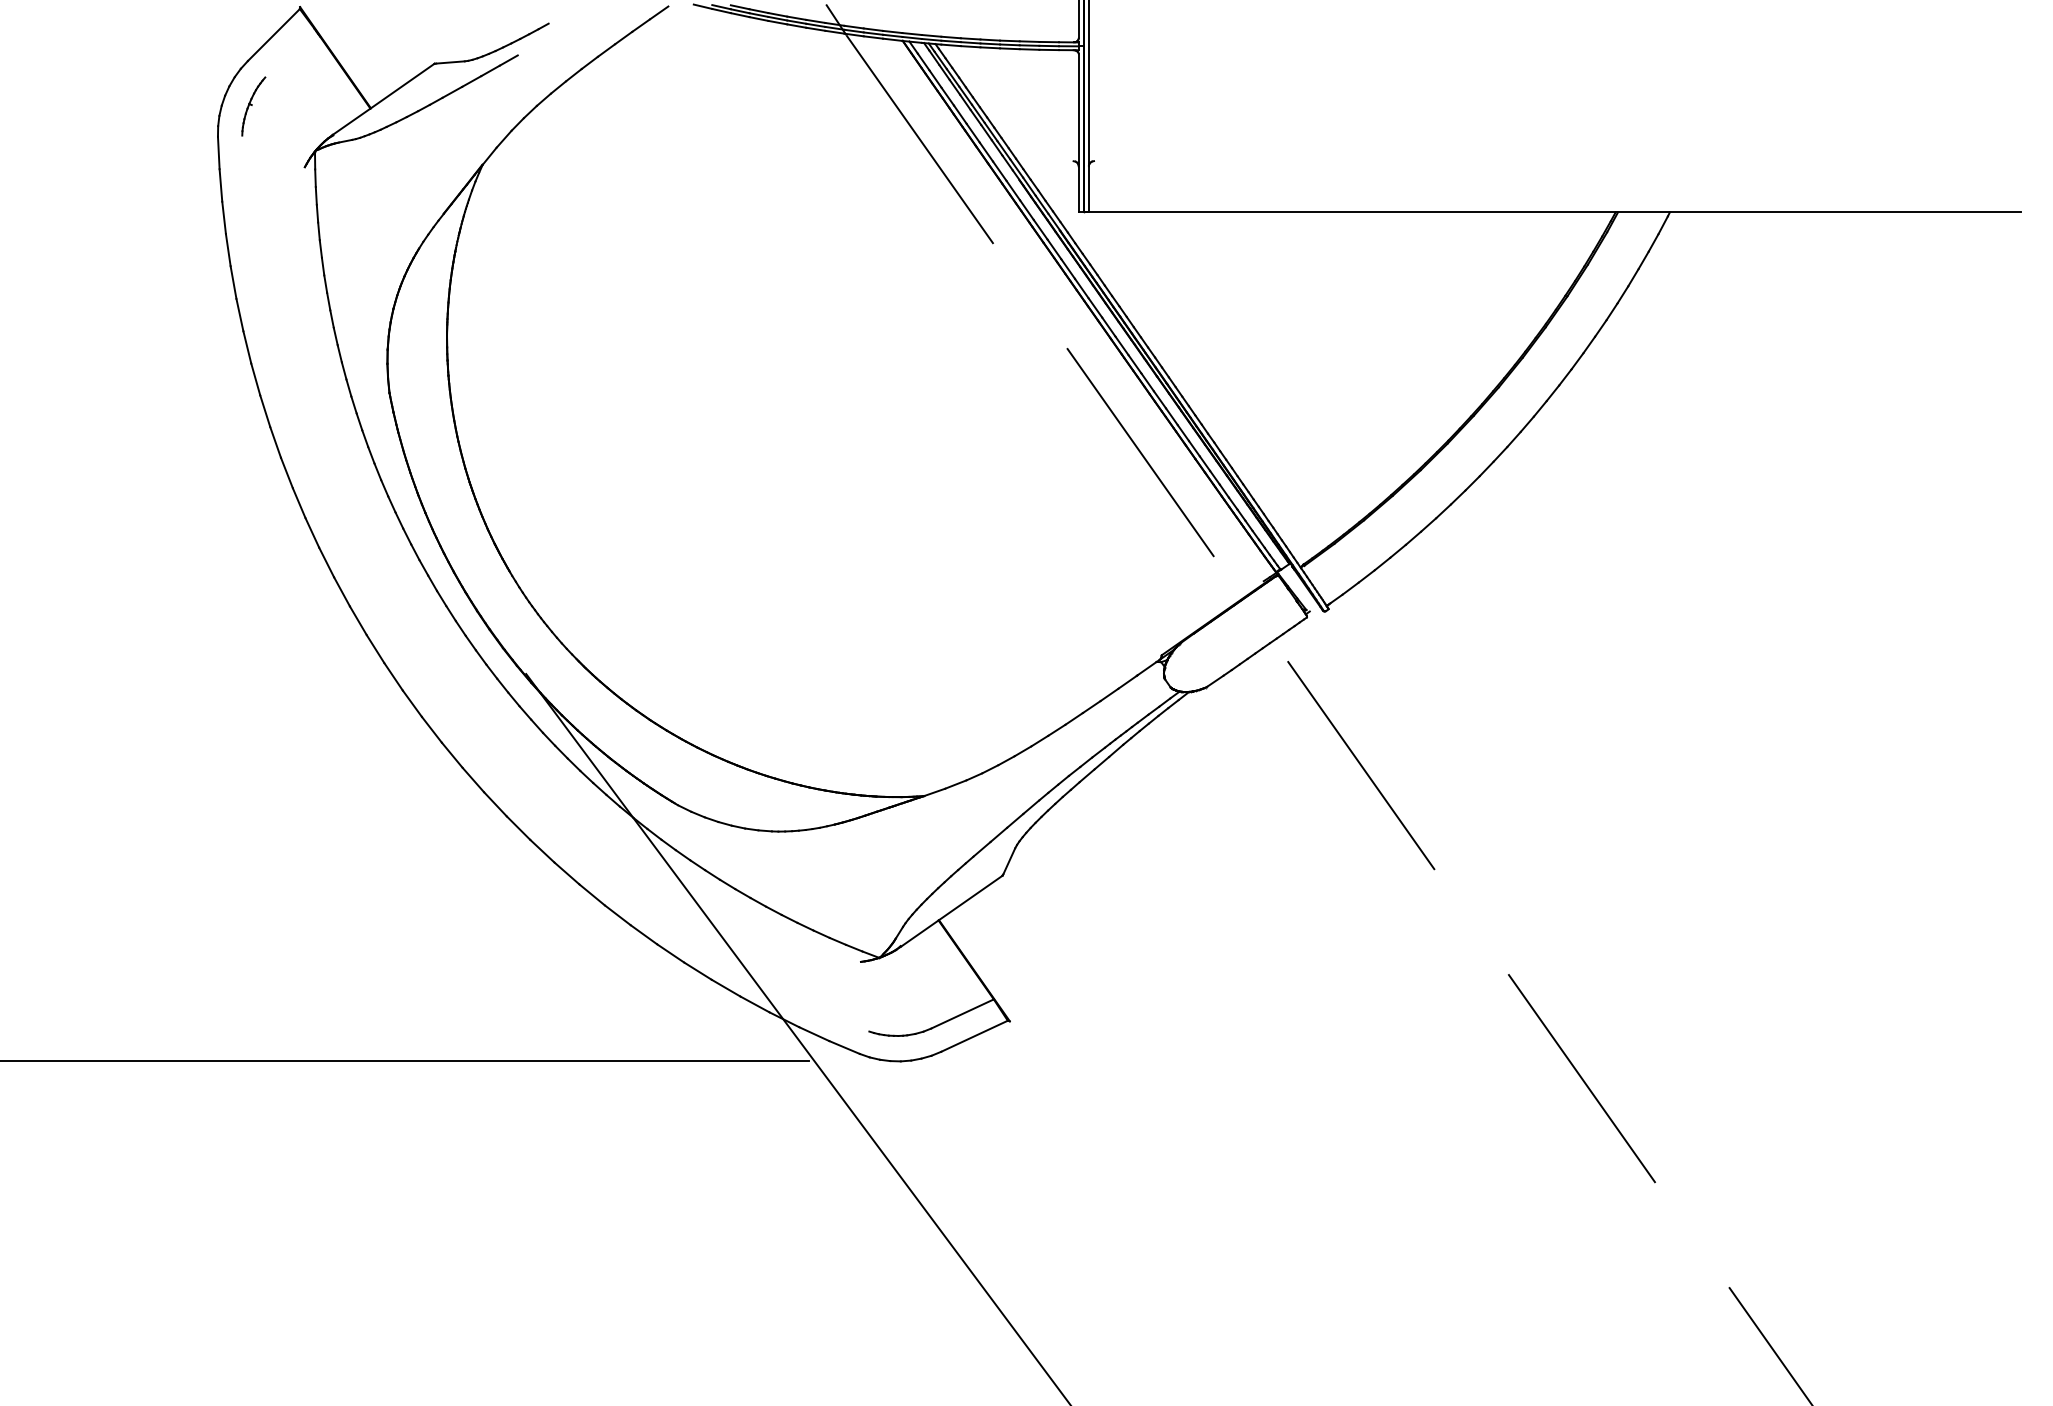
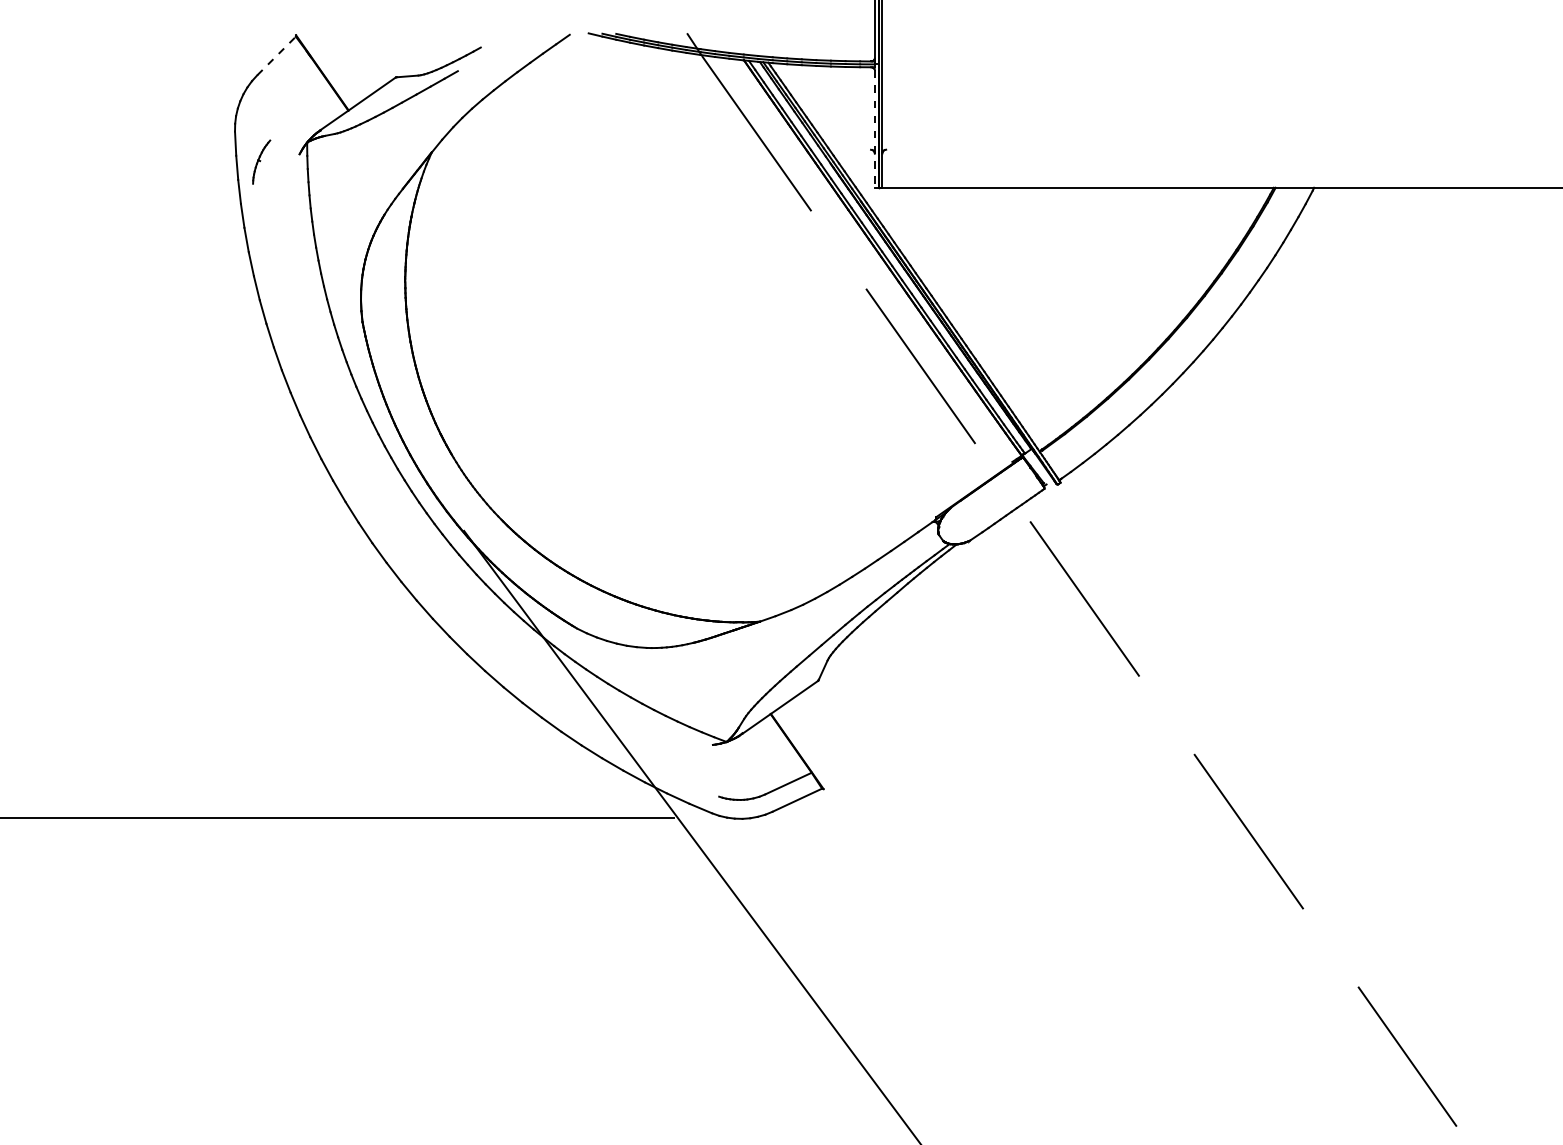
line: (273, 34) -> (276, 55), solid -> dashed
part: (253, 105) -> (261, 161), moved
line: (1078, 132) -> (874, 128), solid -> dashed

